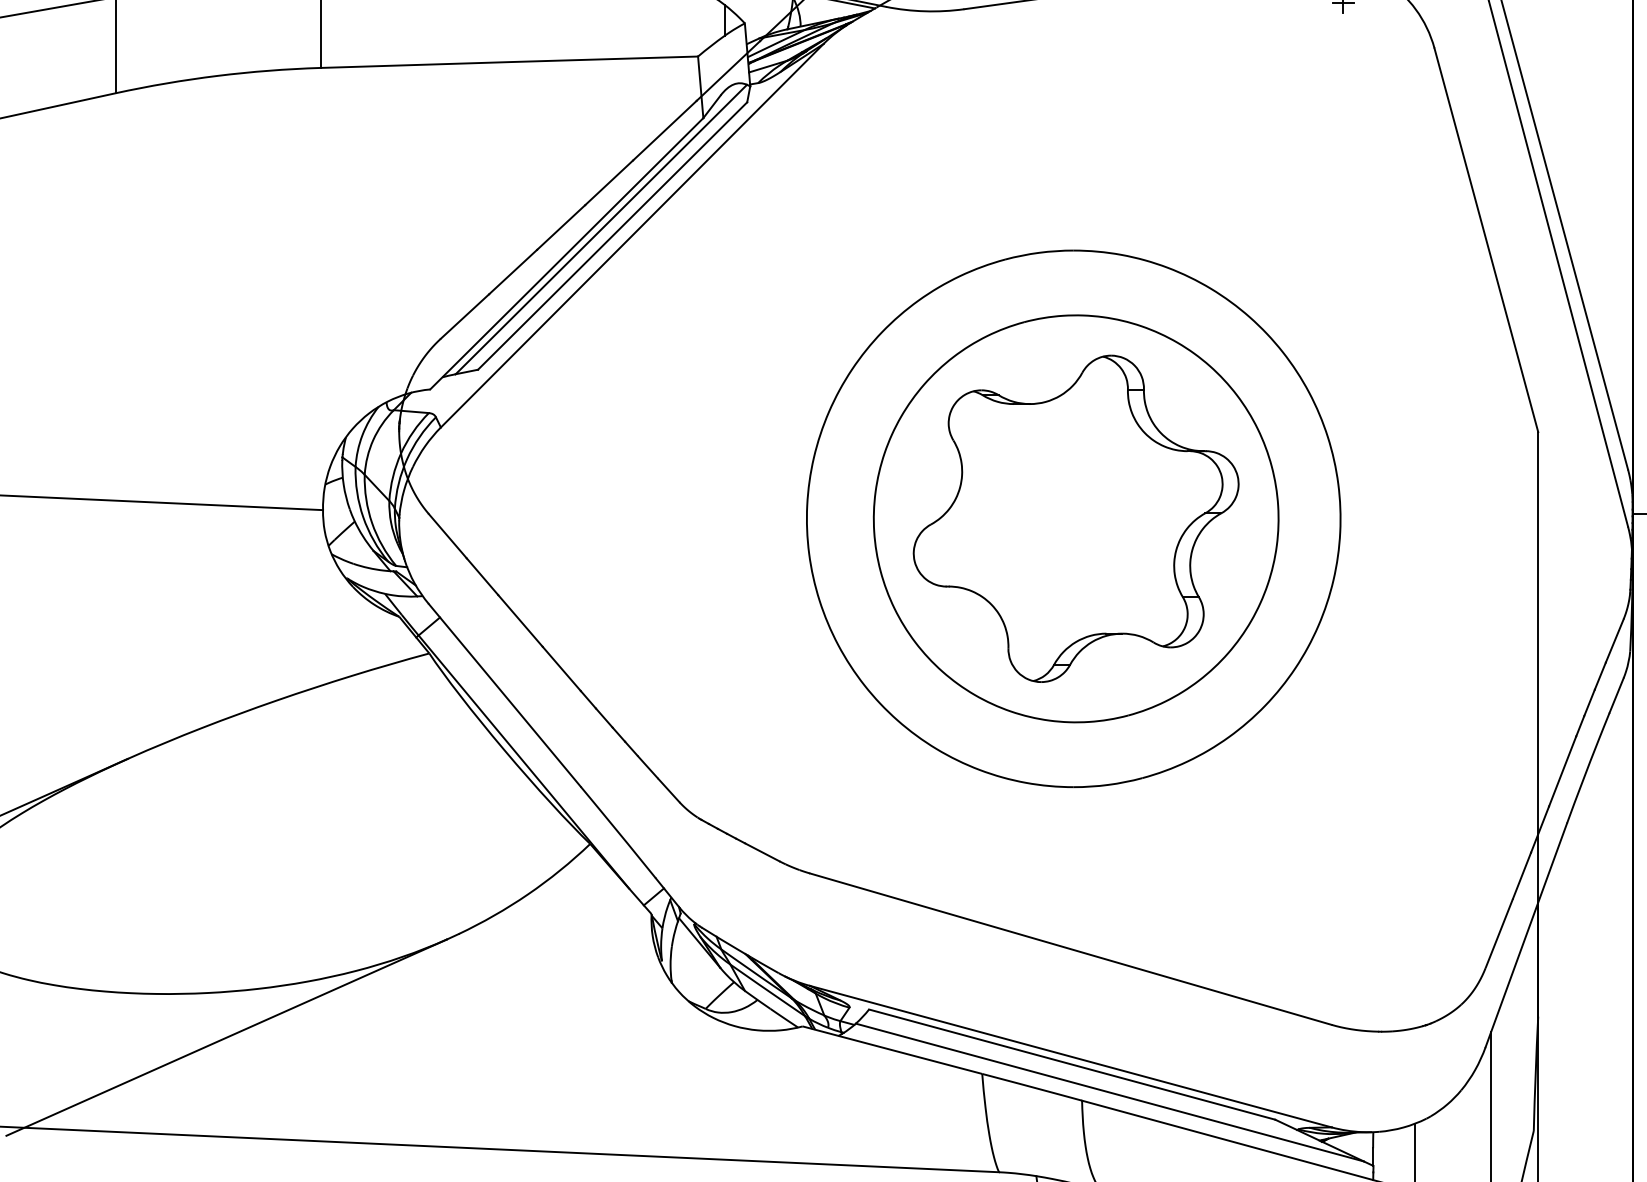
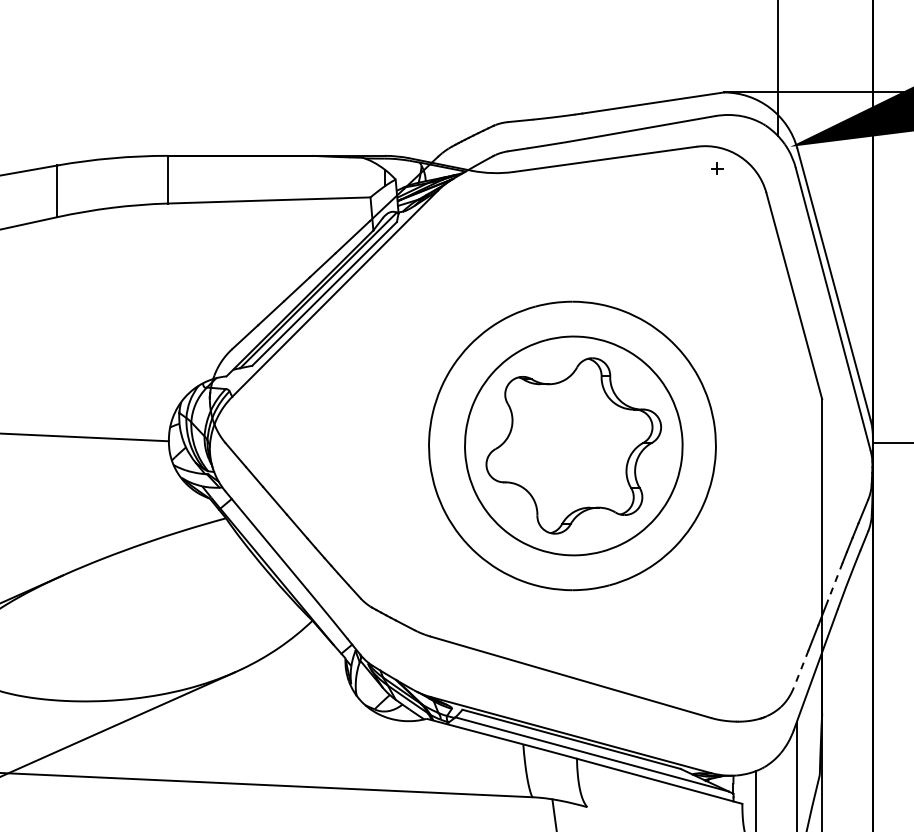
line: (1562, 772) -> (835, 582), solid -> dashed
line: (1499, 934) -> (801, 669), solid -> dashed

